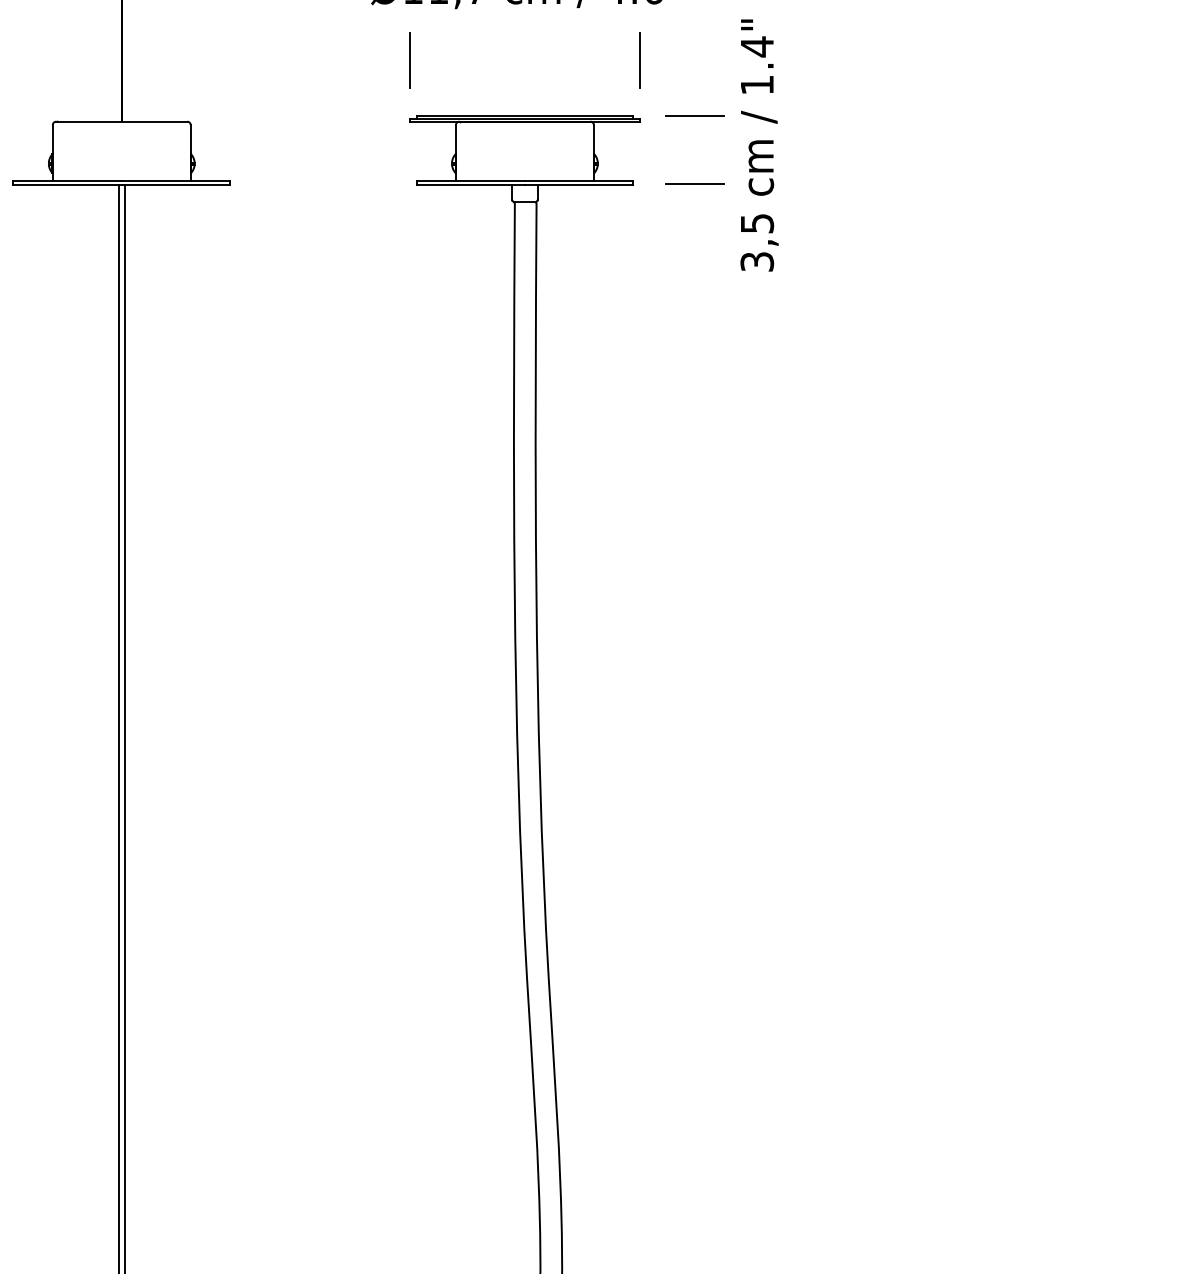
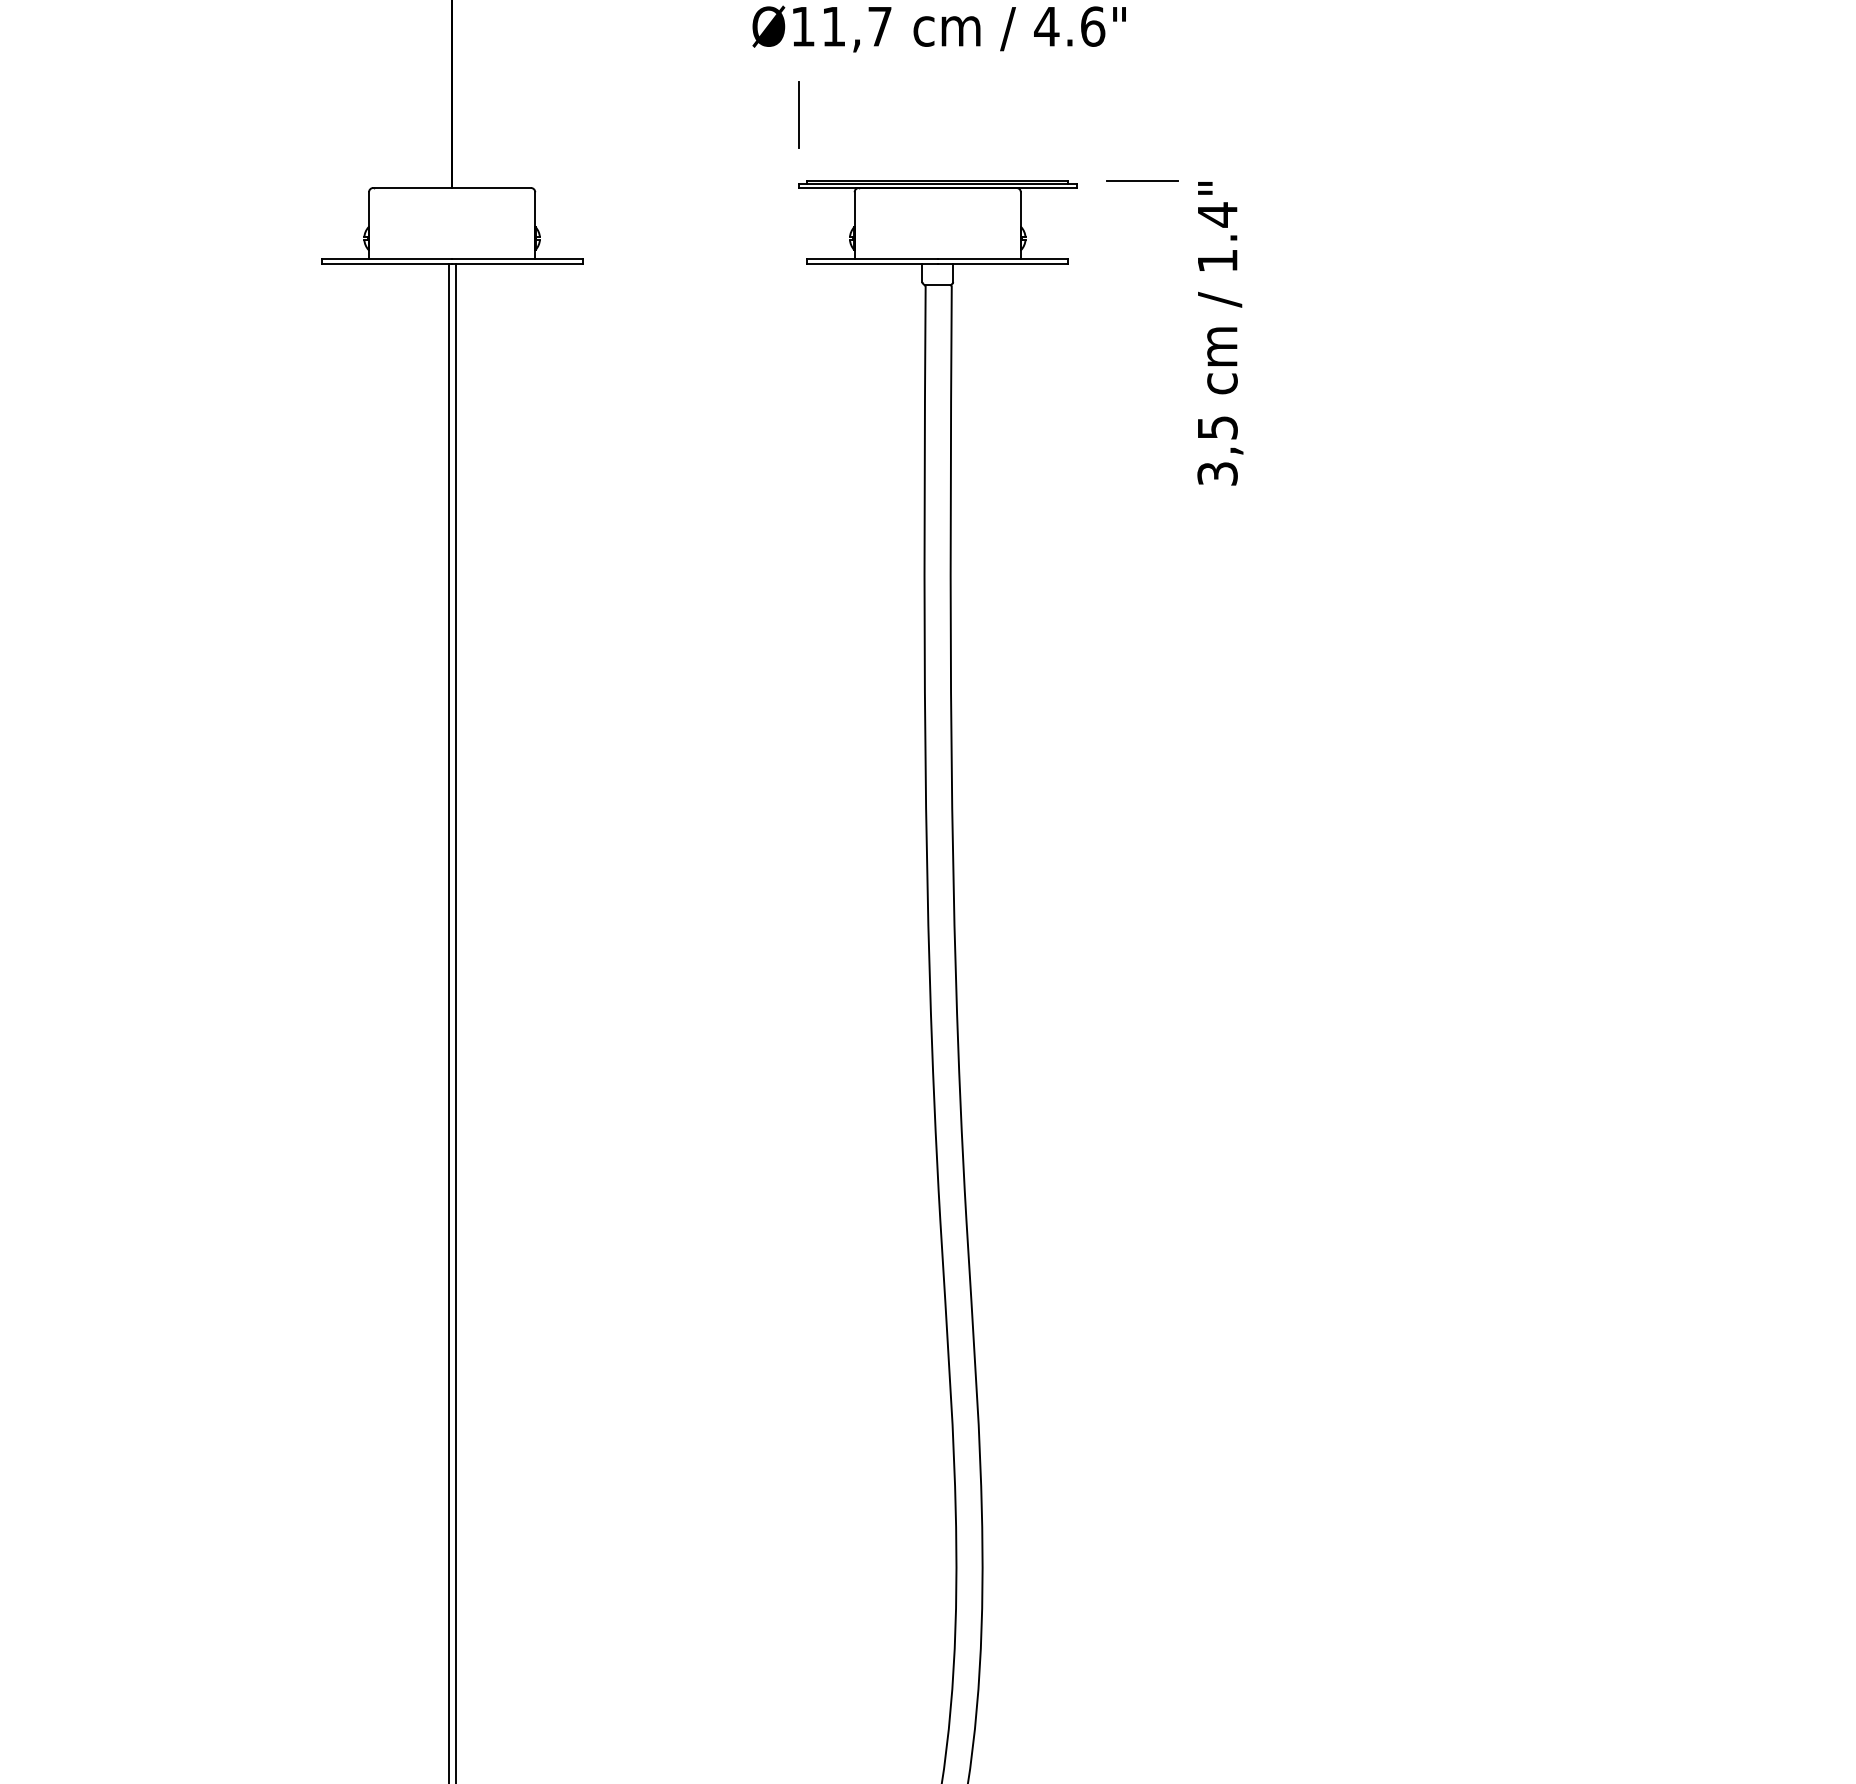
line: (640, 60) -> (1076, 114), removed
text: (759, 145) -> (1220, 333), moved
line: (694, 184) -> (1142, 263), removed

